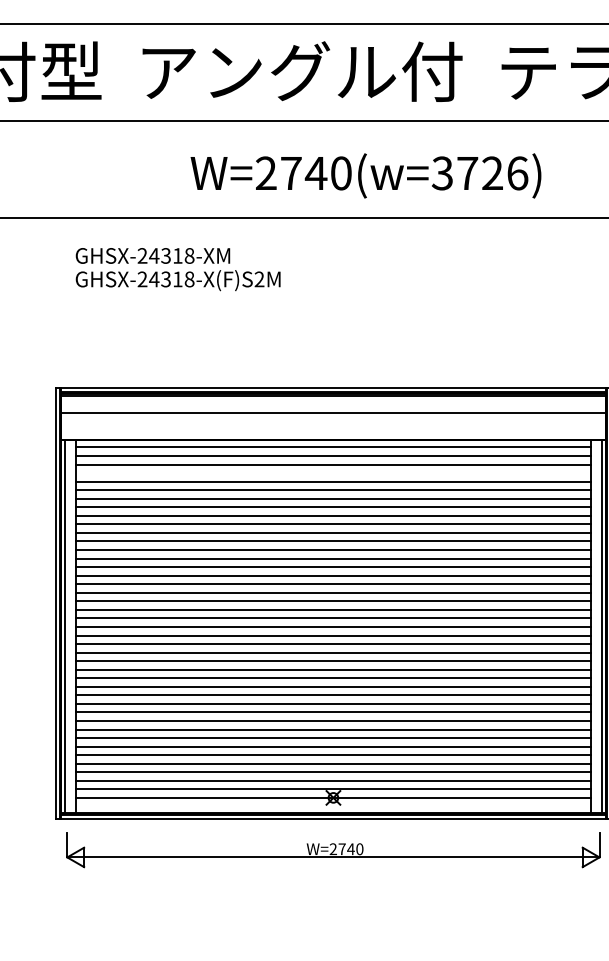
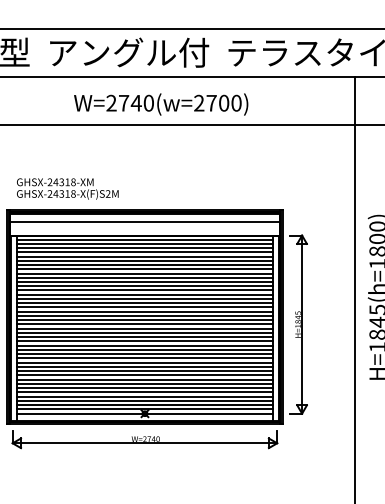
text: (479, 171) -> (217, 102), W=2740(w=3726) -> W=2740(w=2700)
text: (177, 268) -> (67, 188), moved
line: (332, 473) -> (144, 252), added

